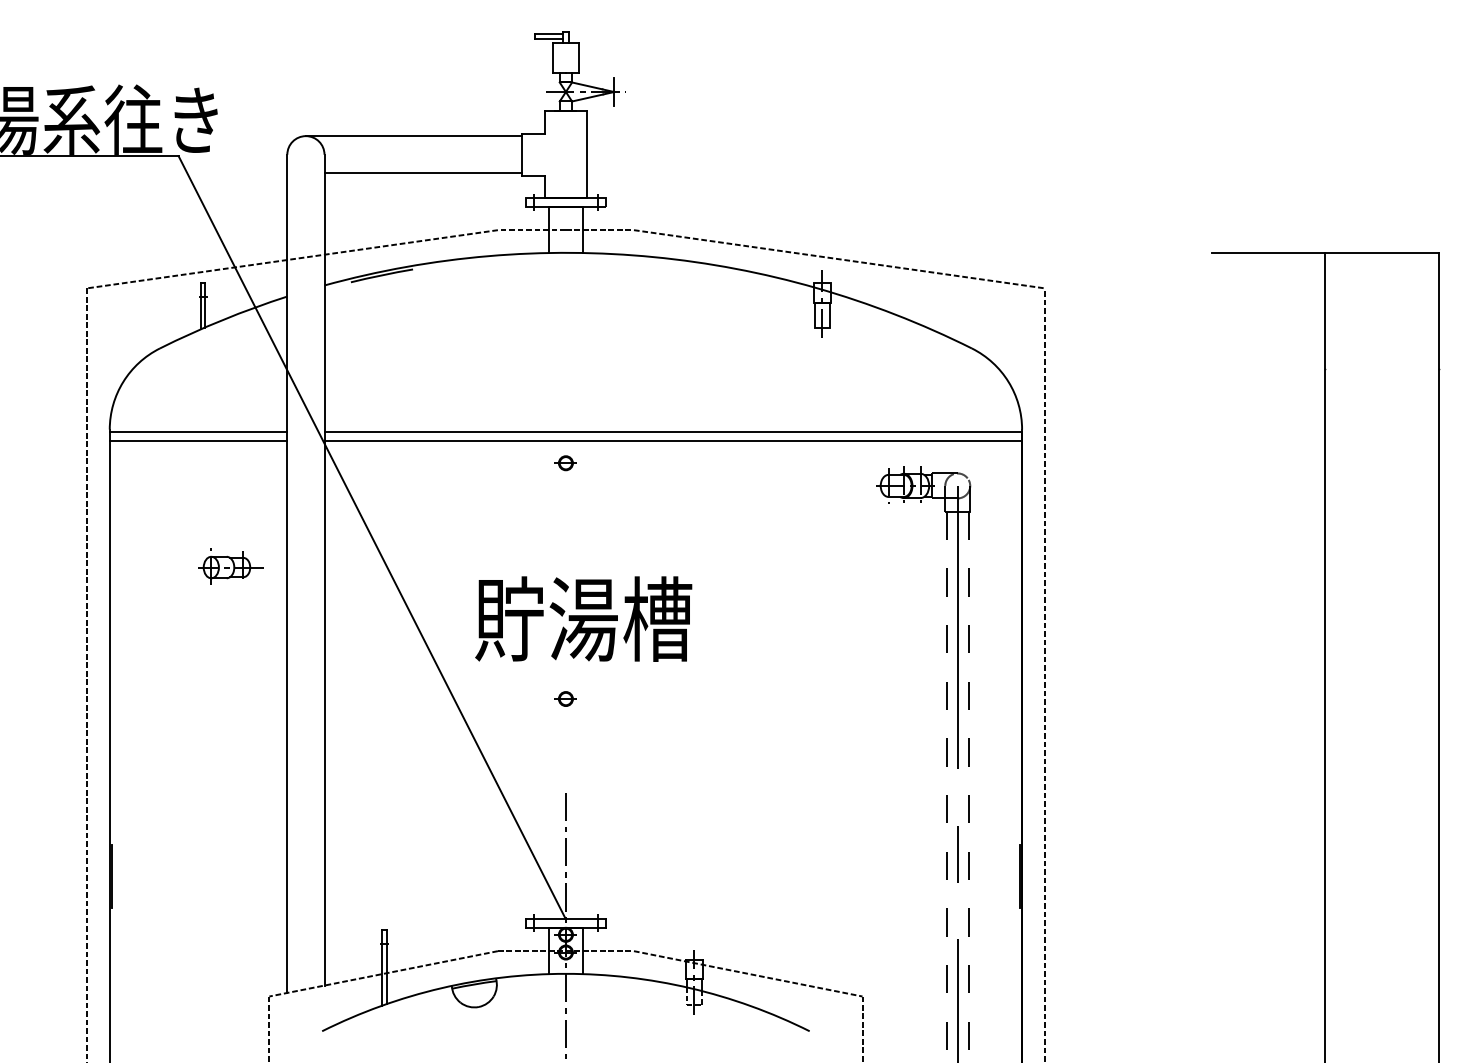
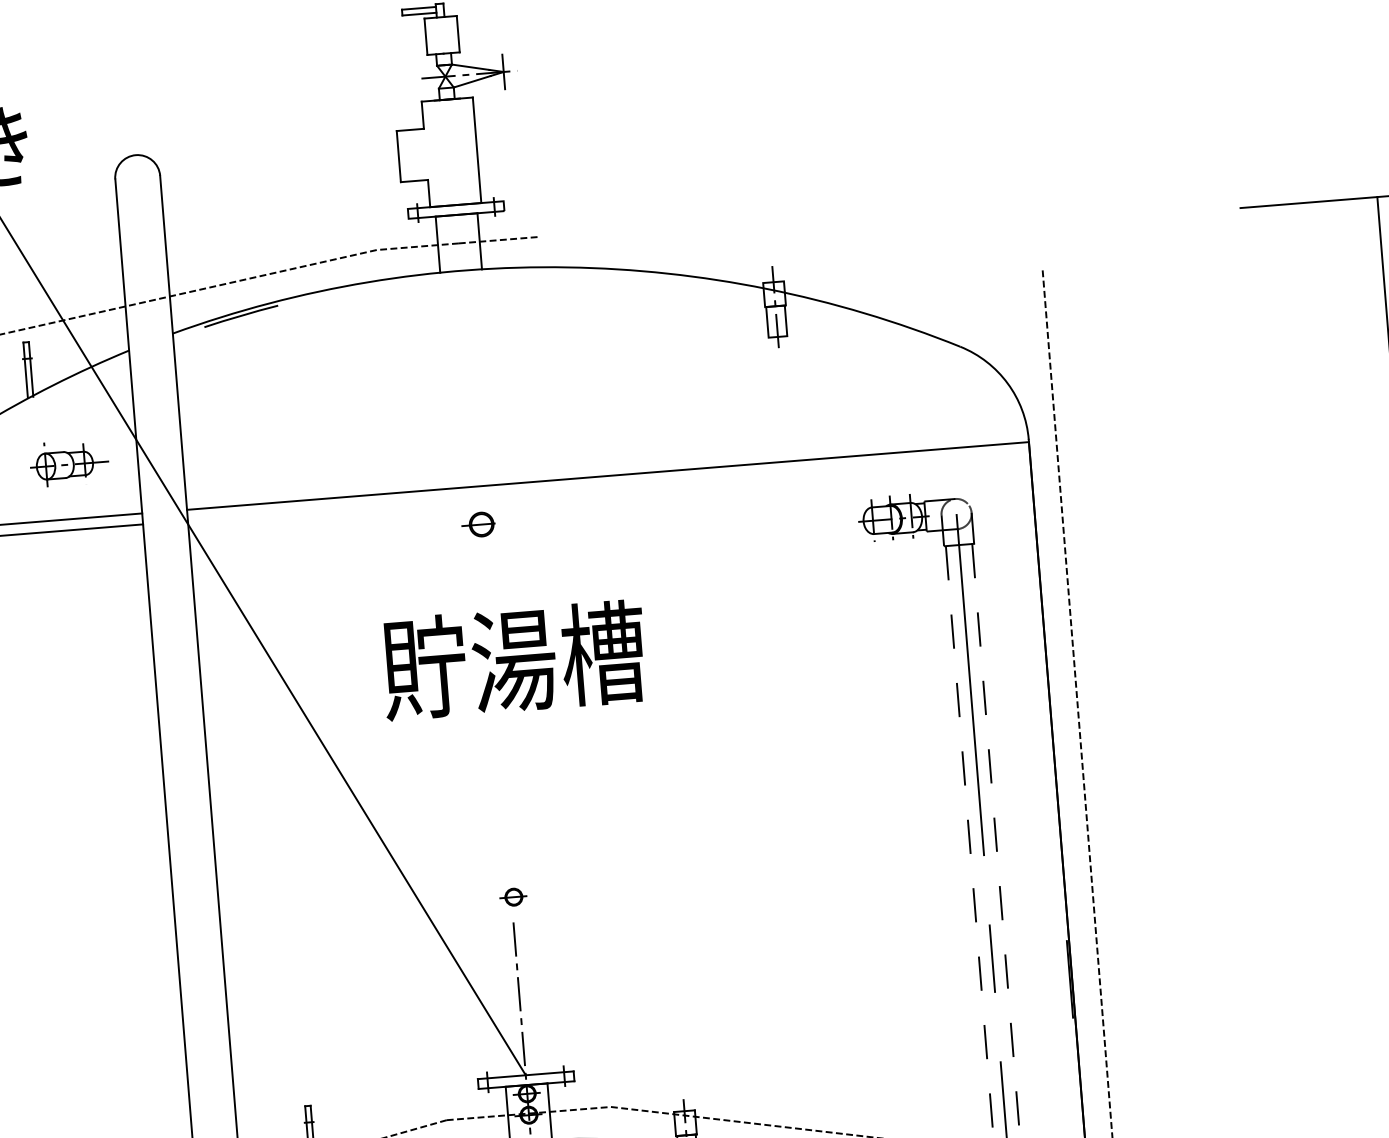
line: (413, 136) -> (265, 145), removed
line: (423, 173) -> (281, 188), removed
line: (838, 259) -> (790, 252), removed
line: (673, 440) -> (609, 486), removed
part: (565, 463) -> (480, 525), size x1.4
part: (230, 566) -> (69, 463), moved
text: (583, 618) -> (513, 659), moved
part: (565, 698) -> (513, 896), moved

